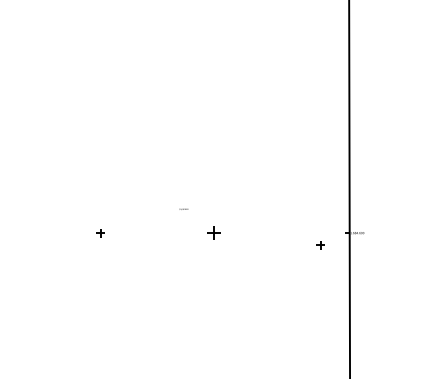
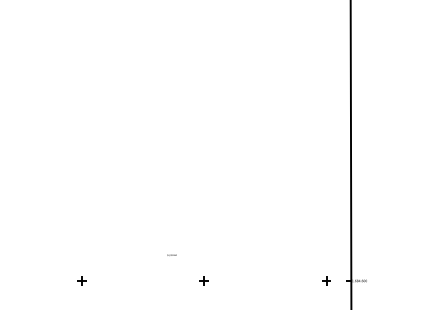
part: (213, 233) -> (204, 281), size x0.62
part: (320, 245) -> (326, 281), moved

